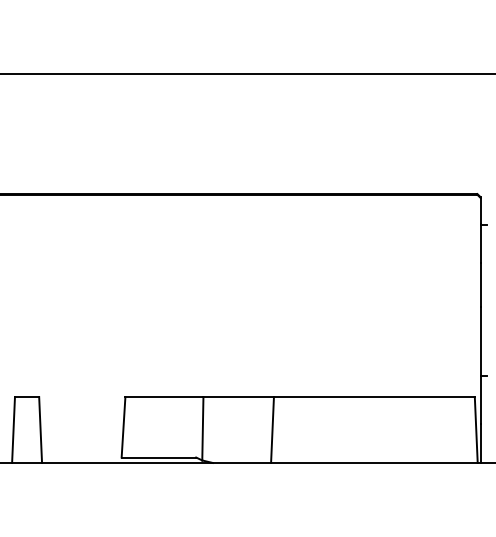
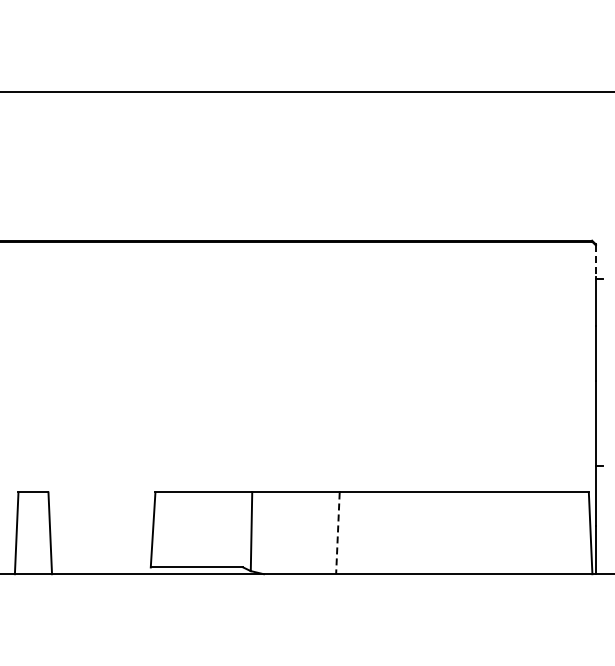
line: (480, 210) -> (595, 261), solid -> dashed
line: (272, 430) -> (337, 533), solid -> dashed

